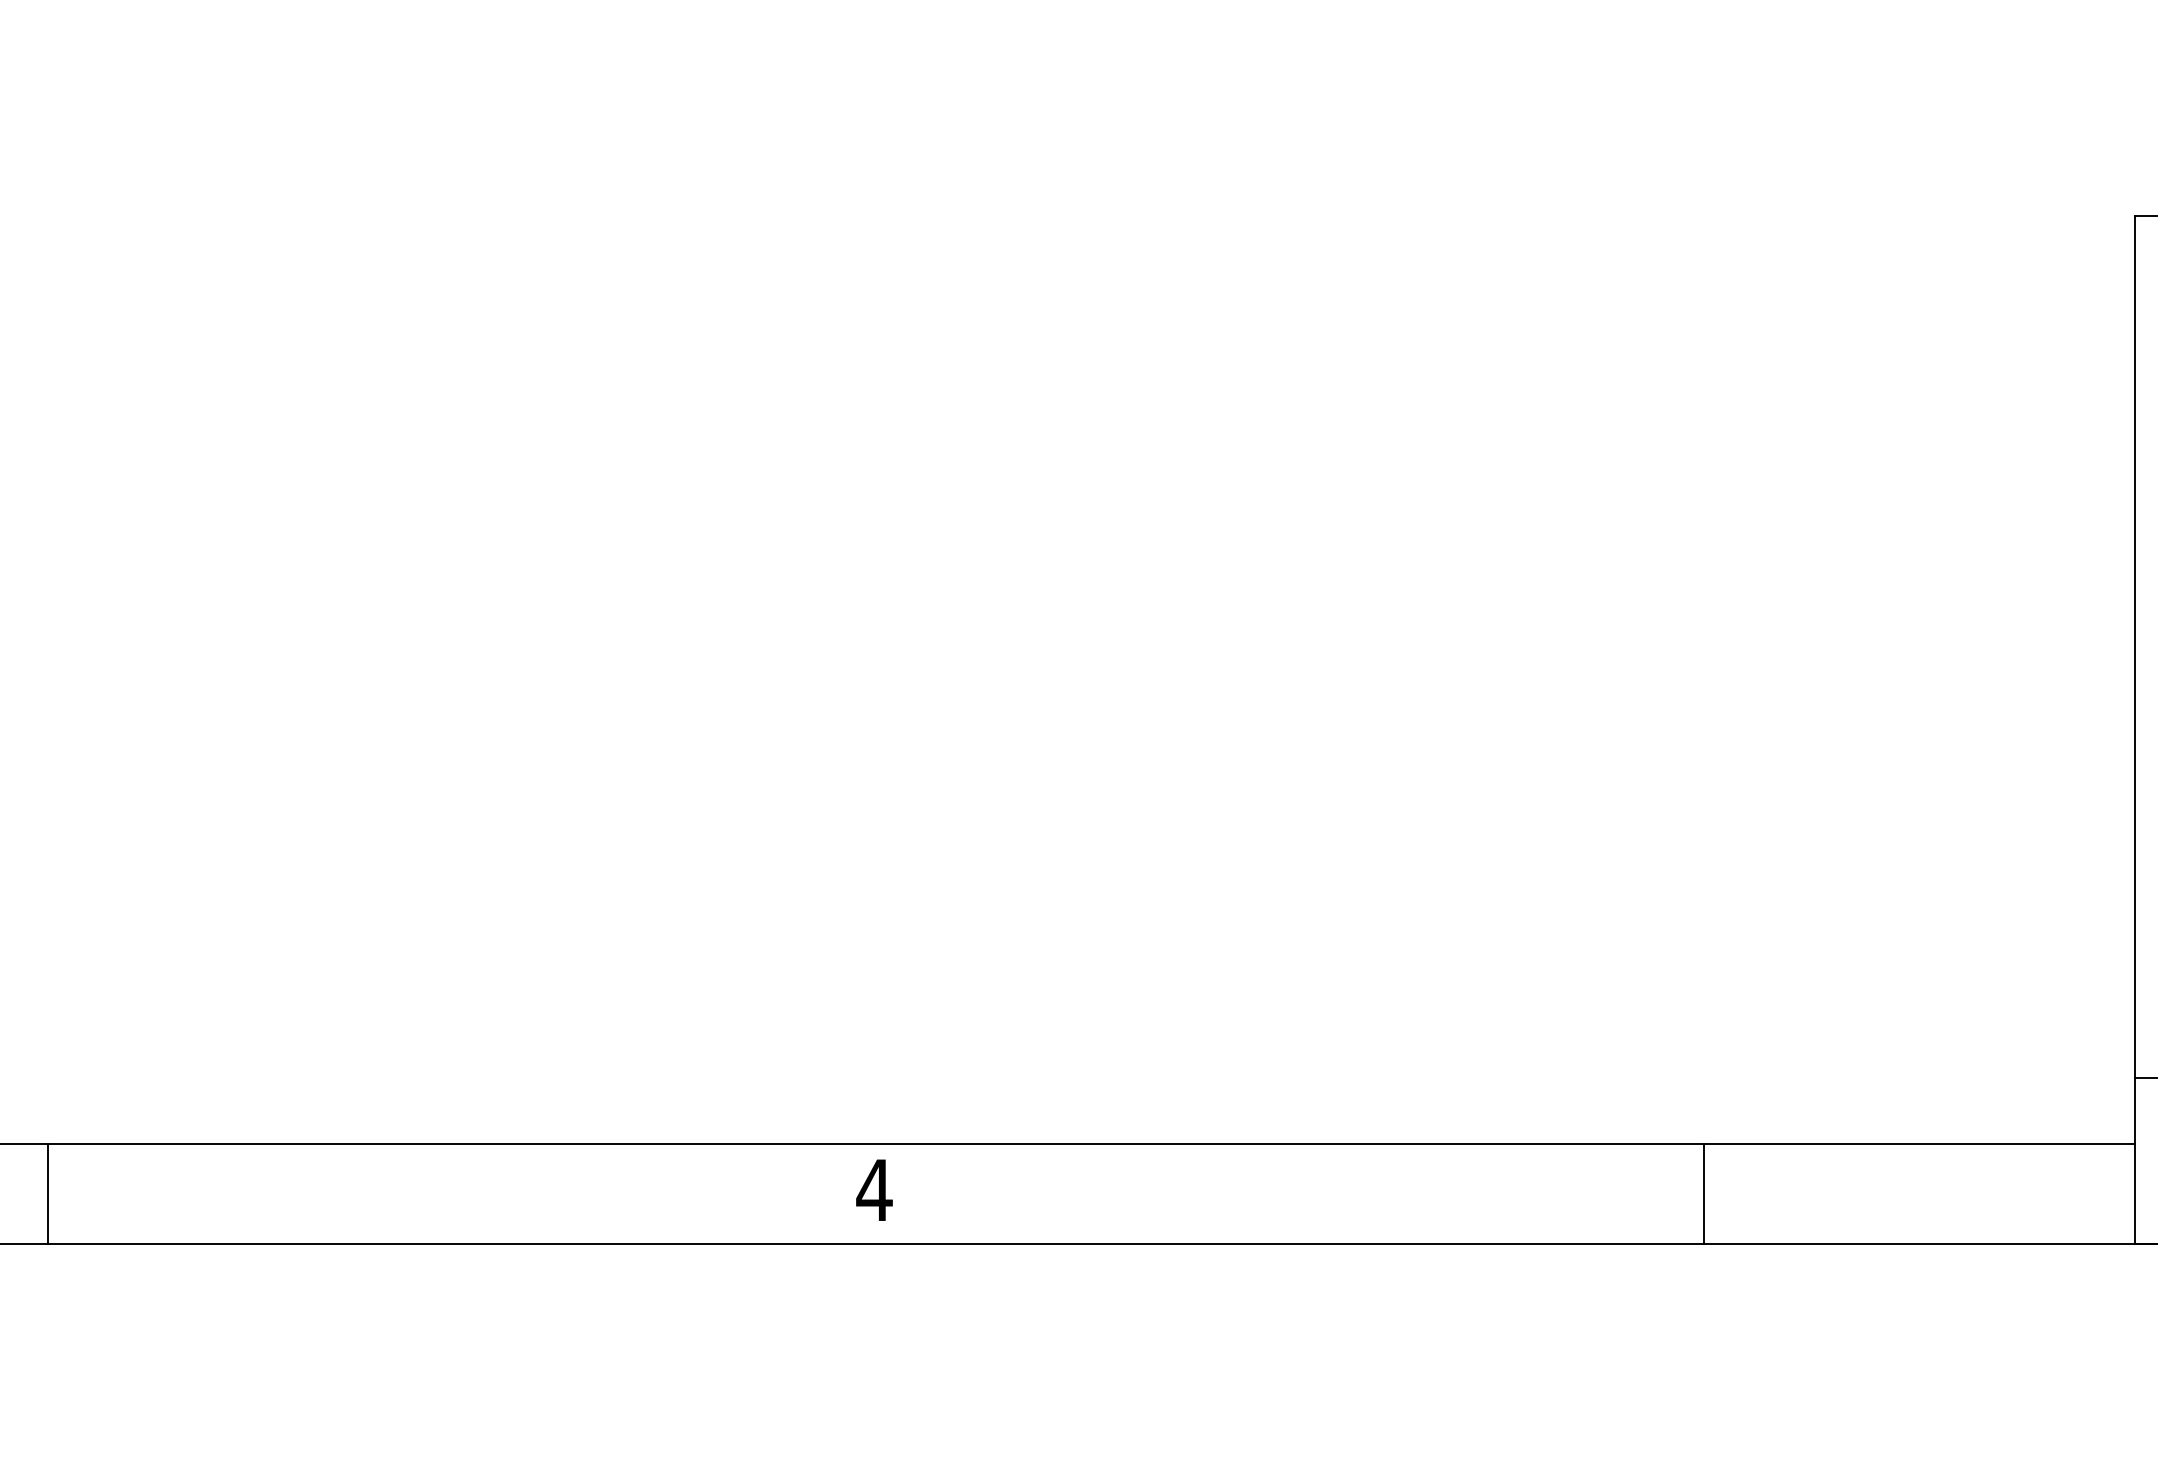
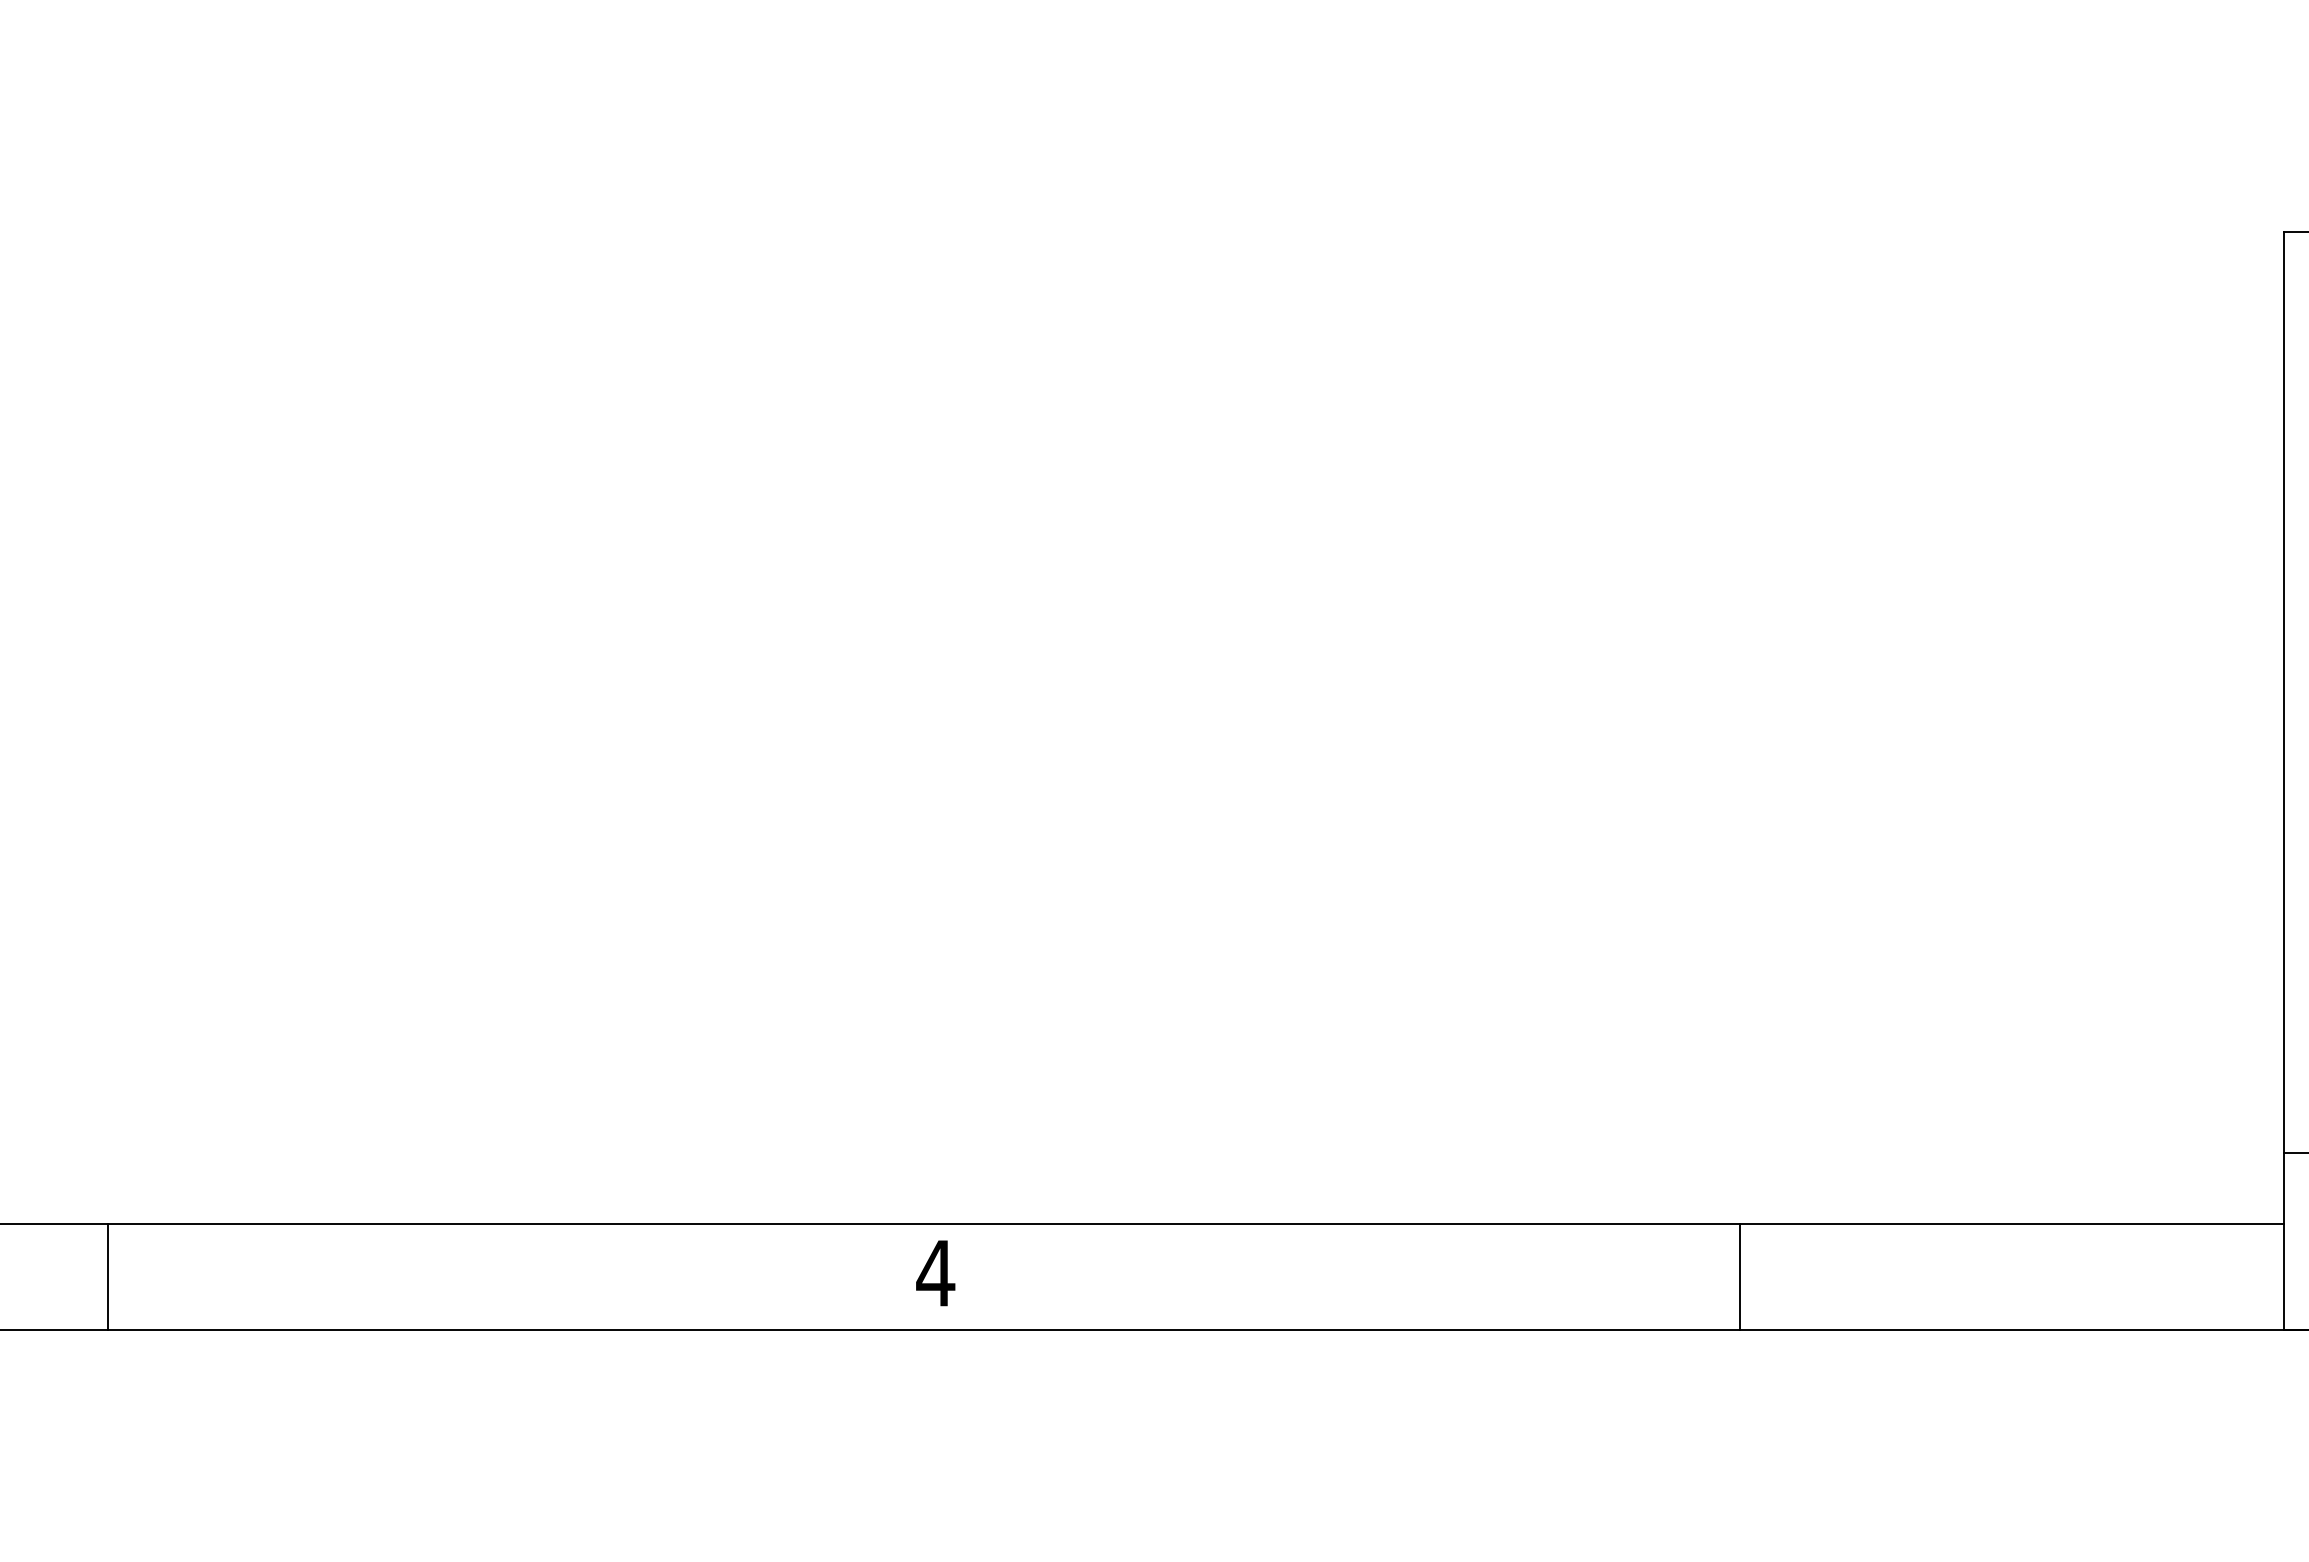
line: (47, 1194) -> (108, 1277), moved
line: (1704, 1194) -> (1740, 1277), moved

